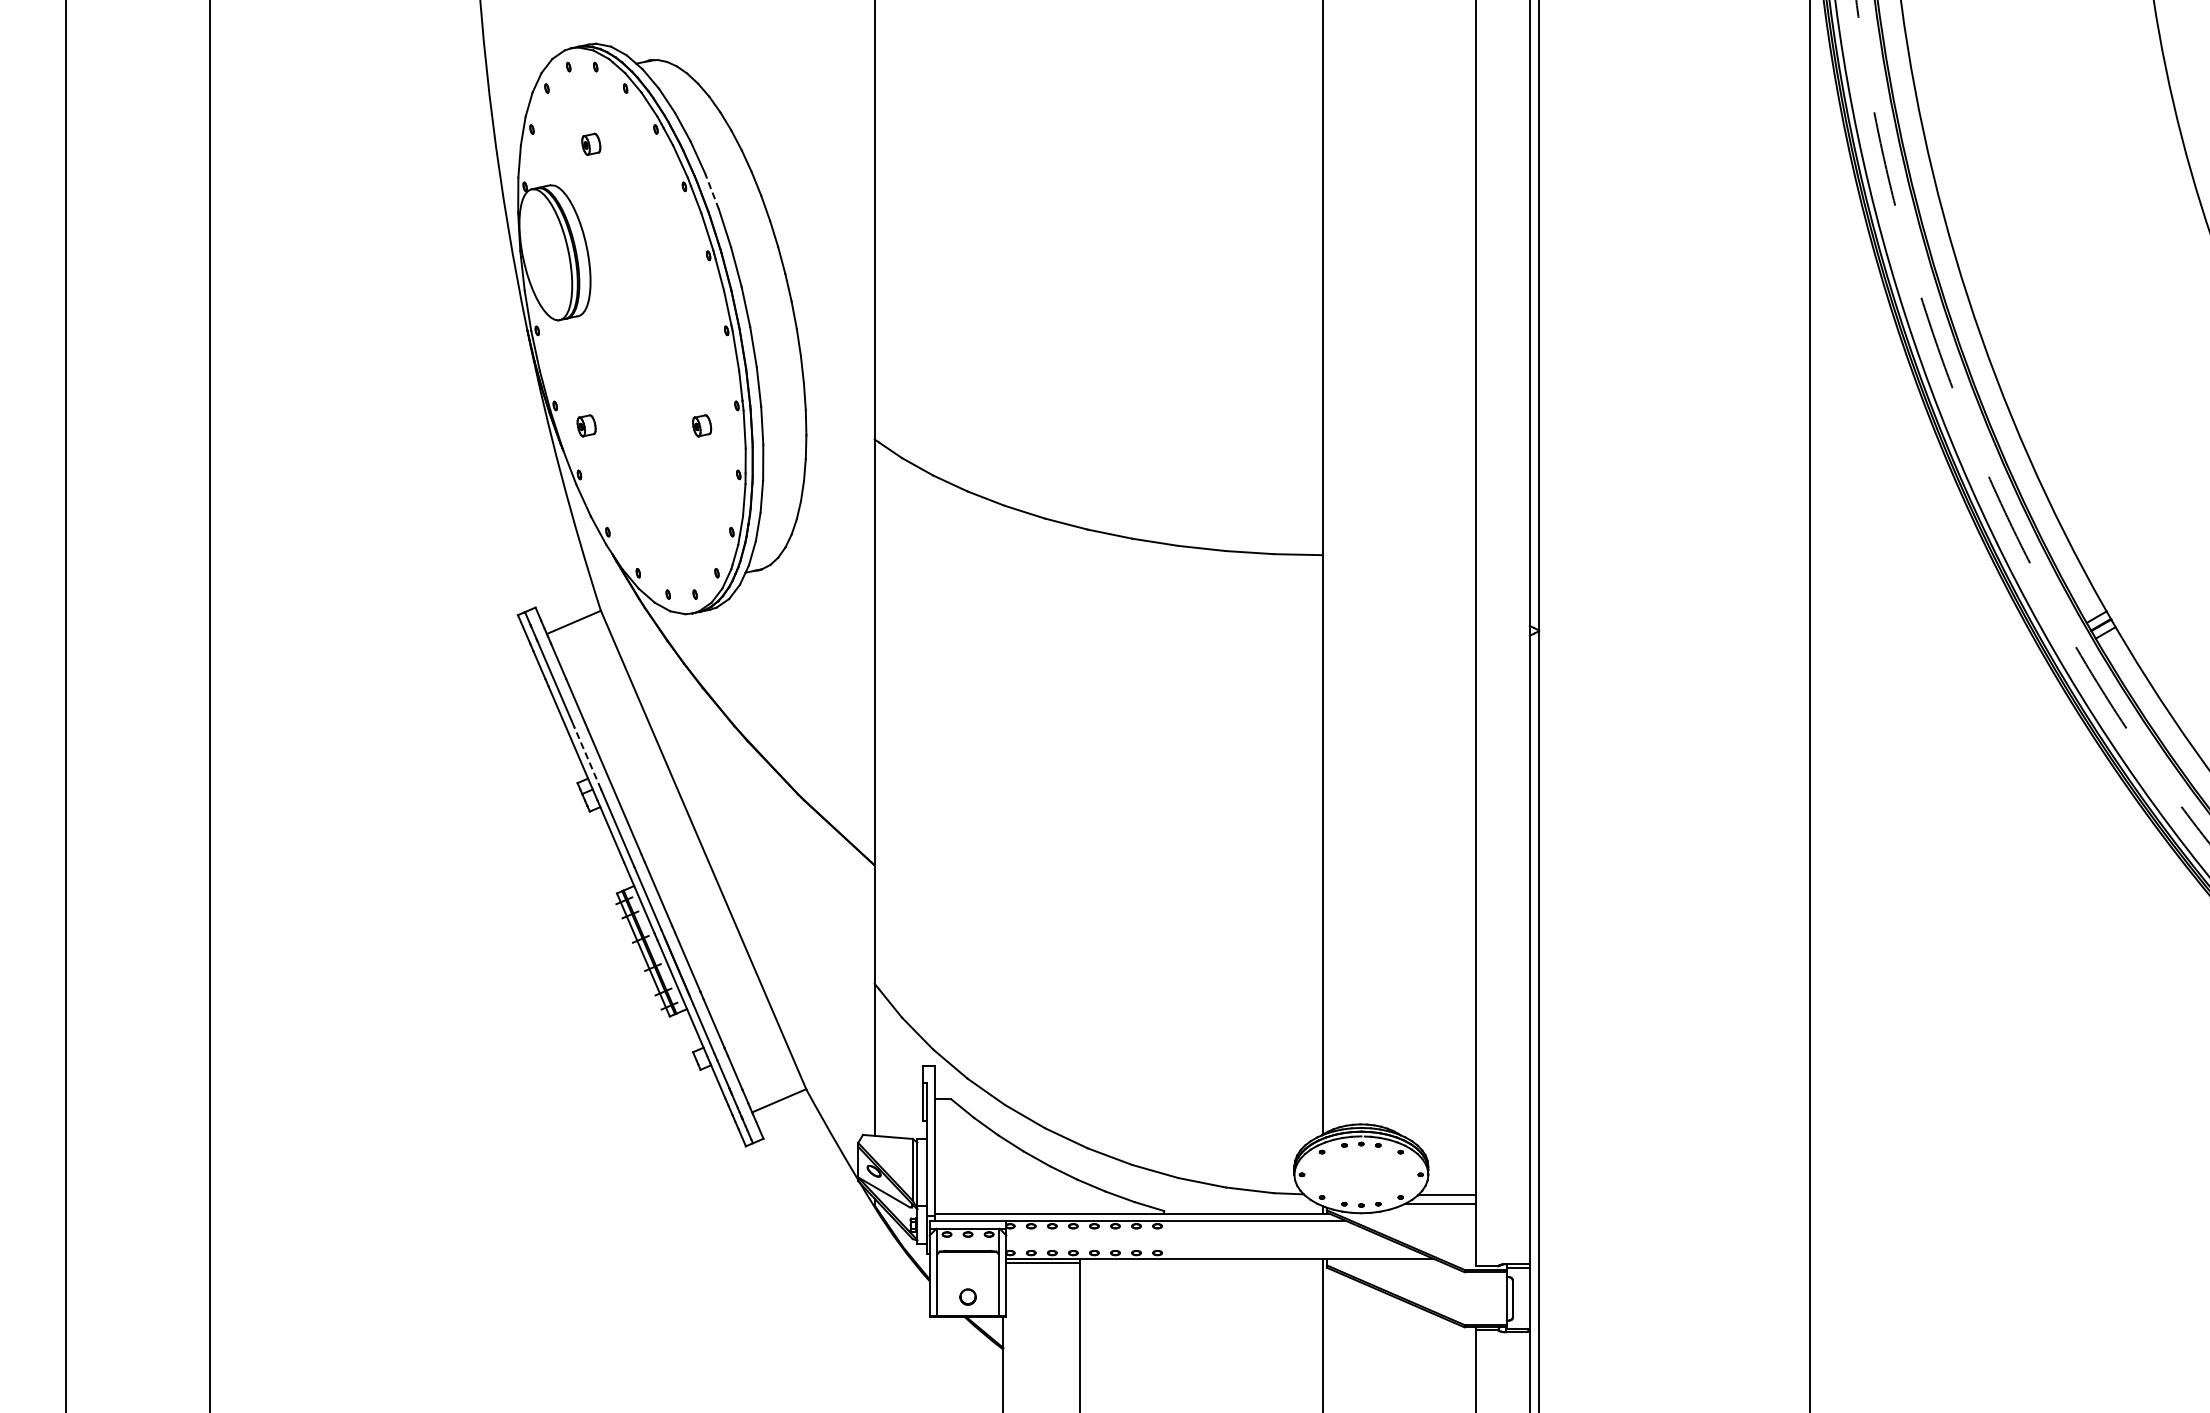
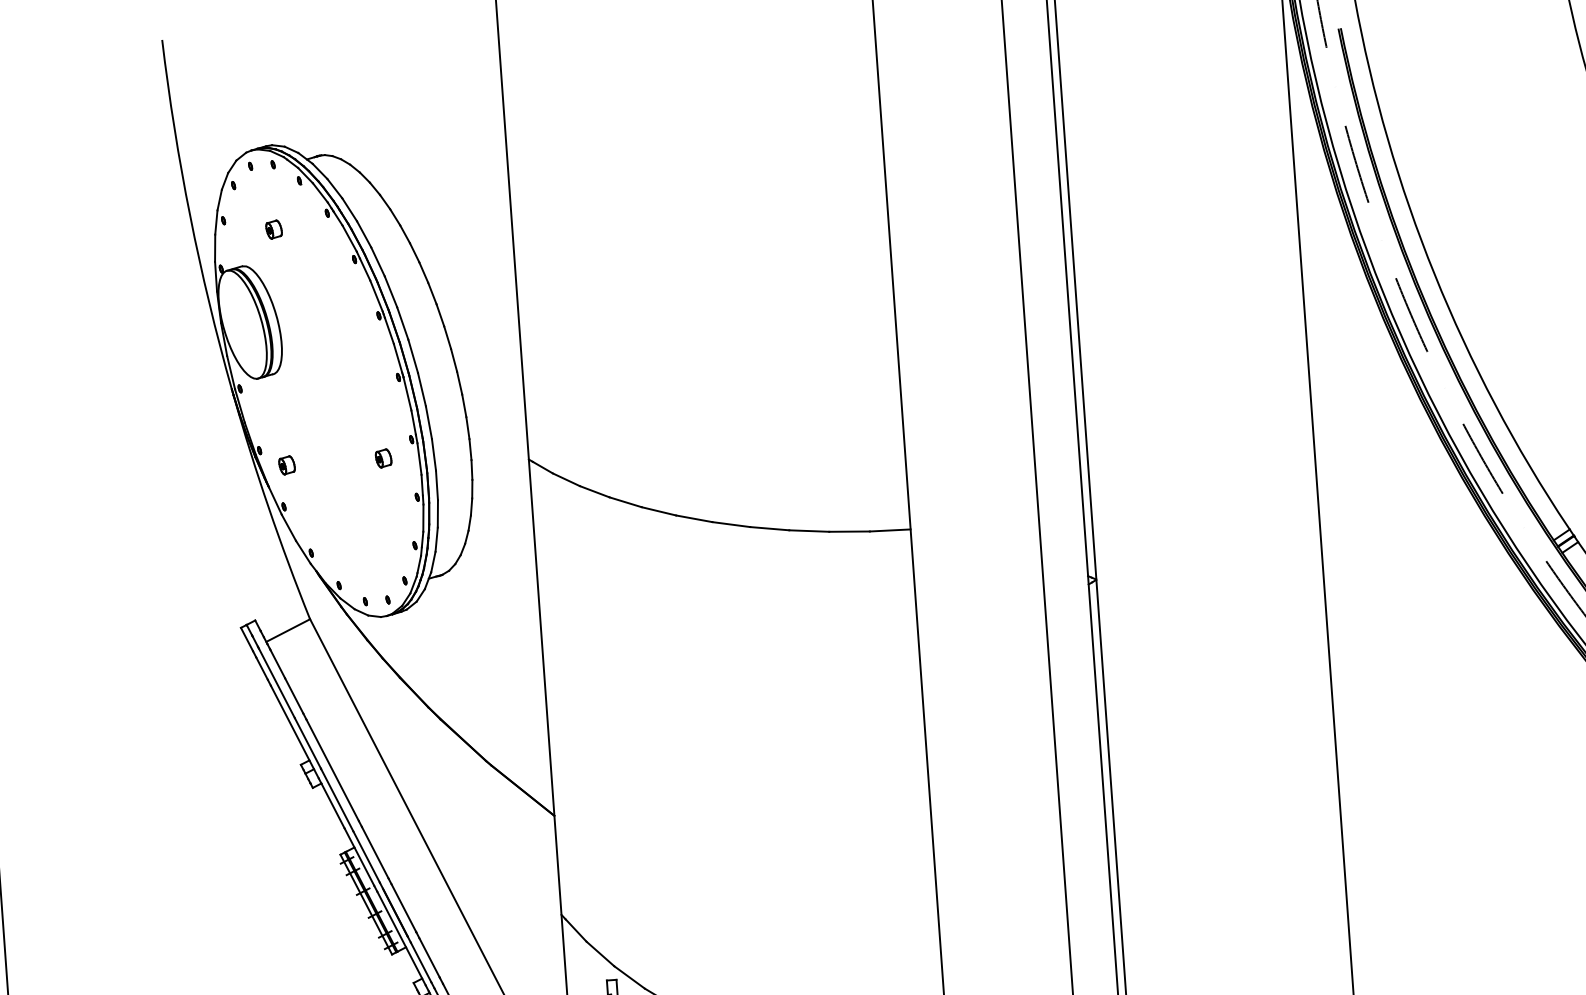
line: (712, 191) -> (378, 261), dashed -> solid
line: (587, 758) -> (307, 743), dashed -> solid

